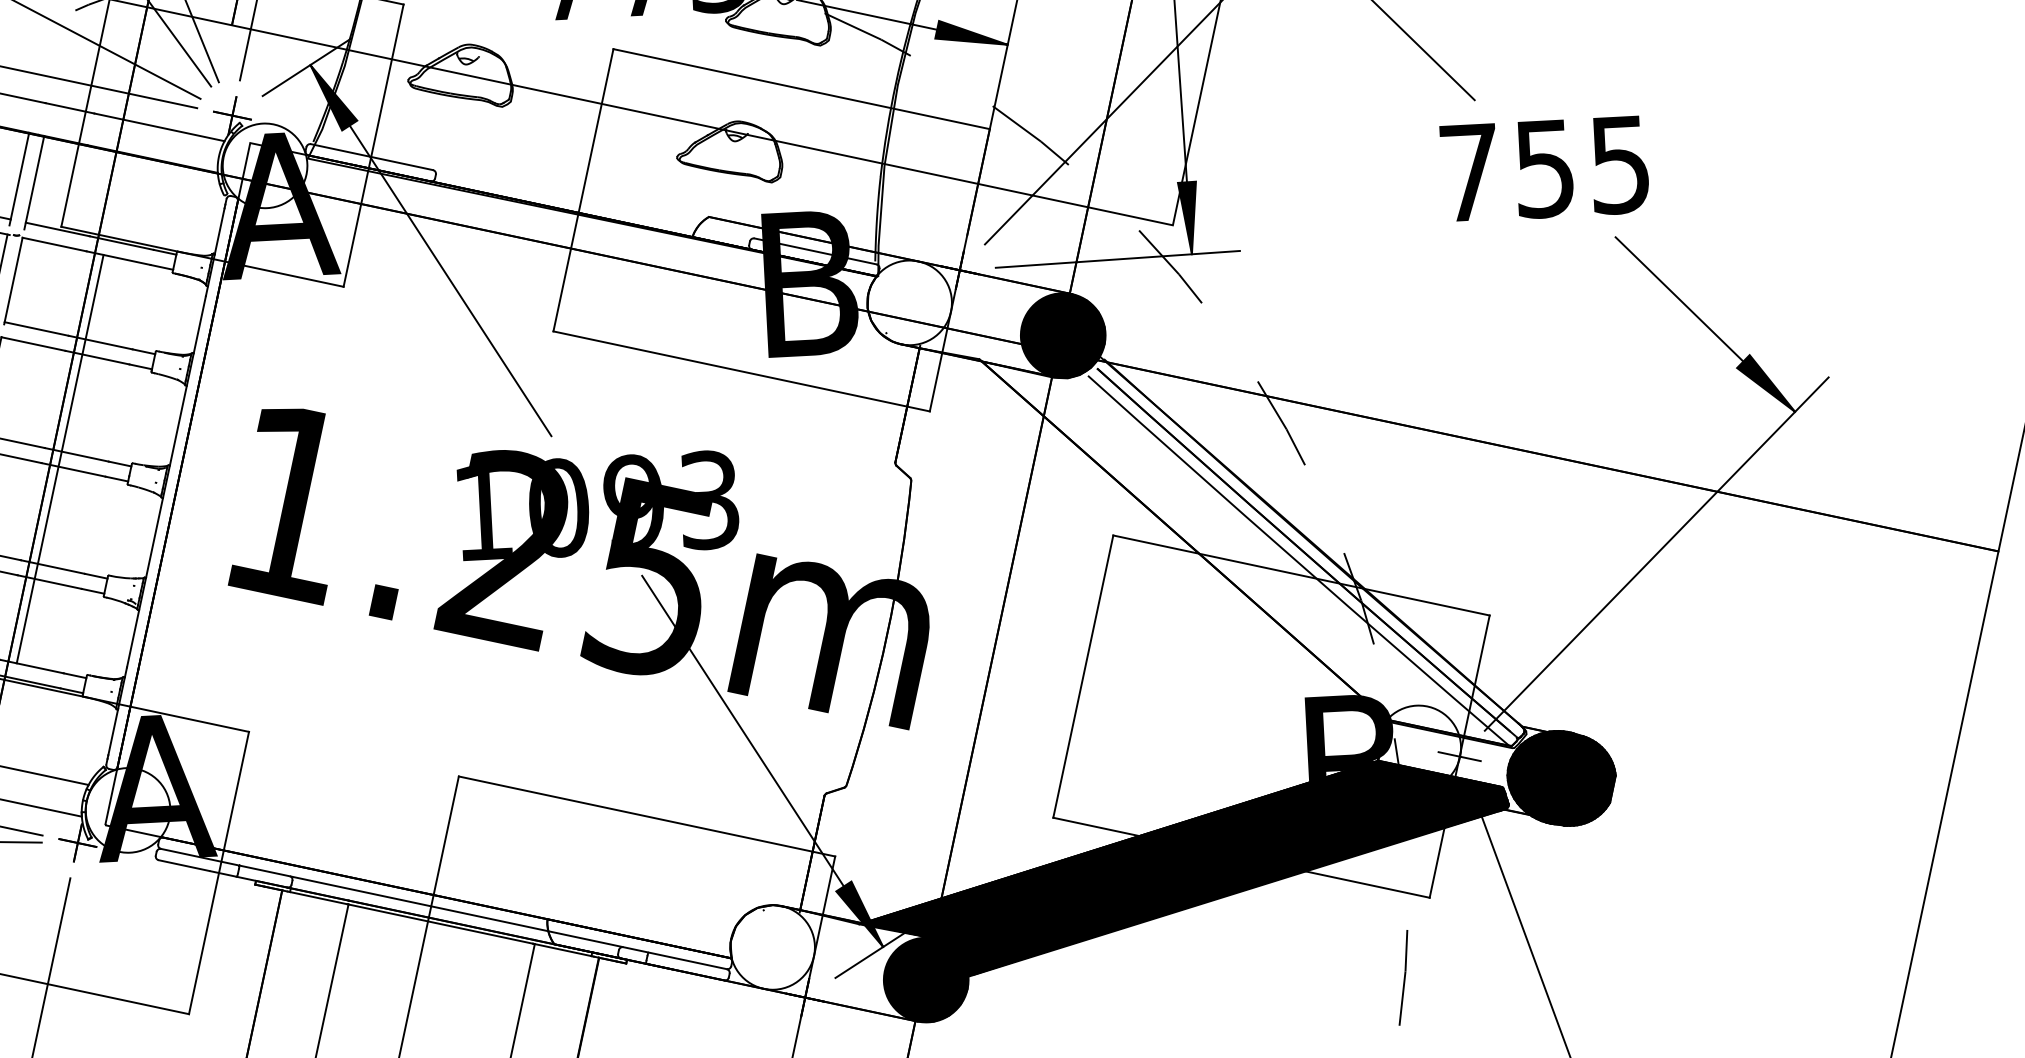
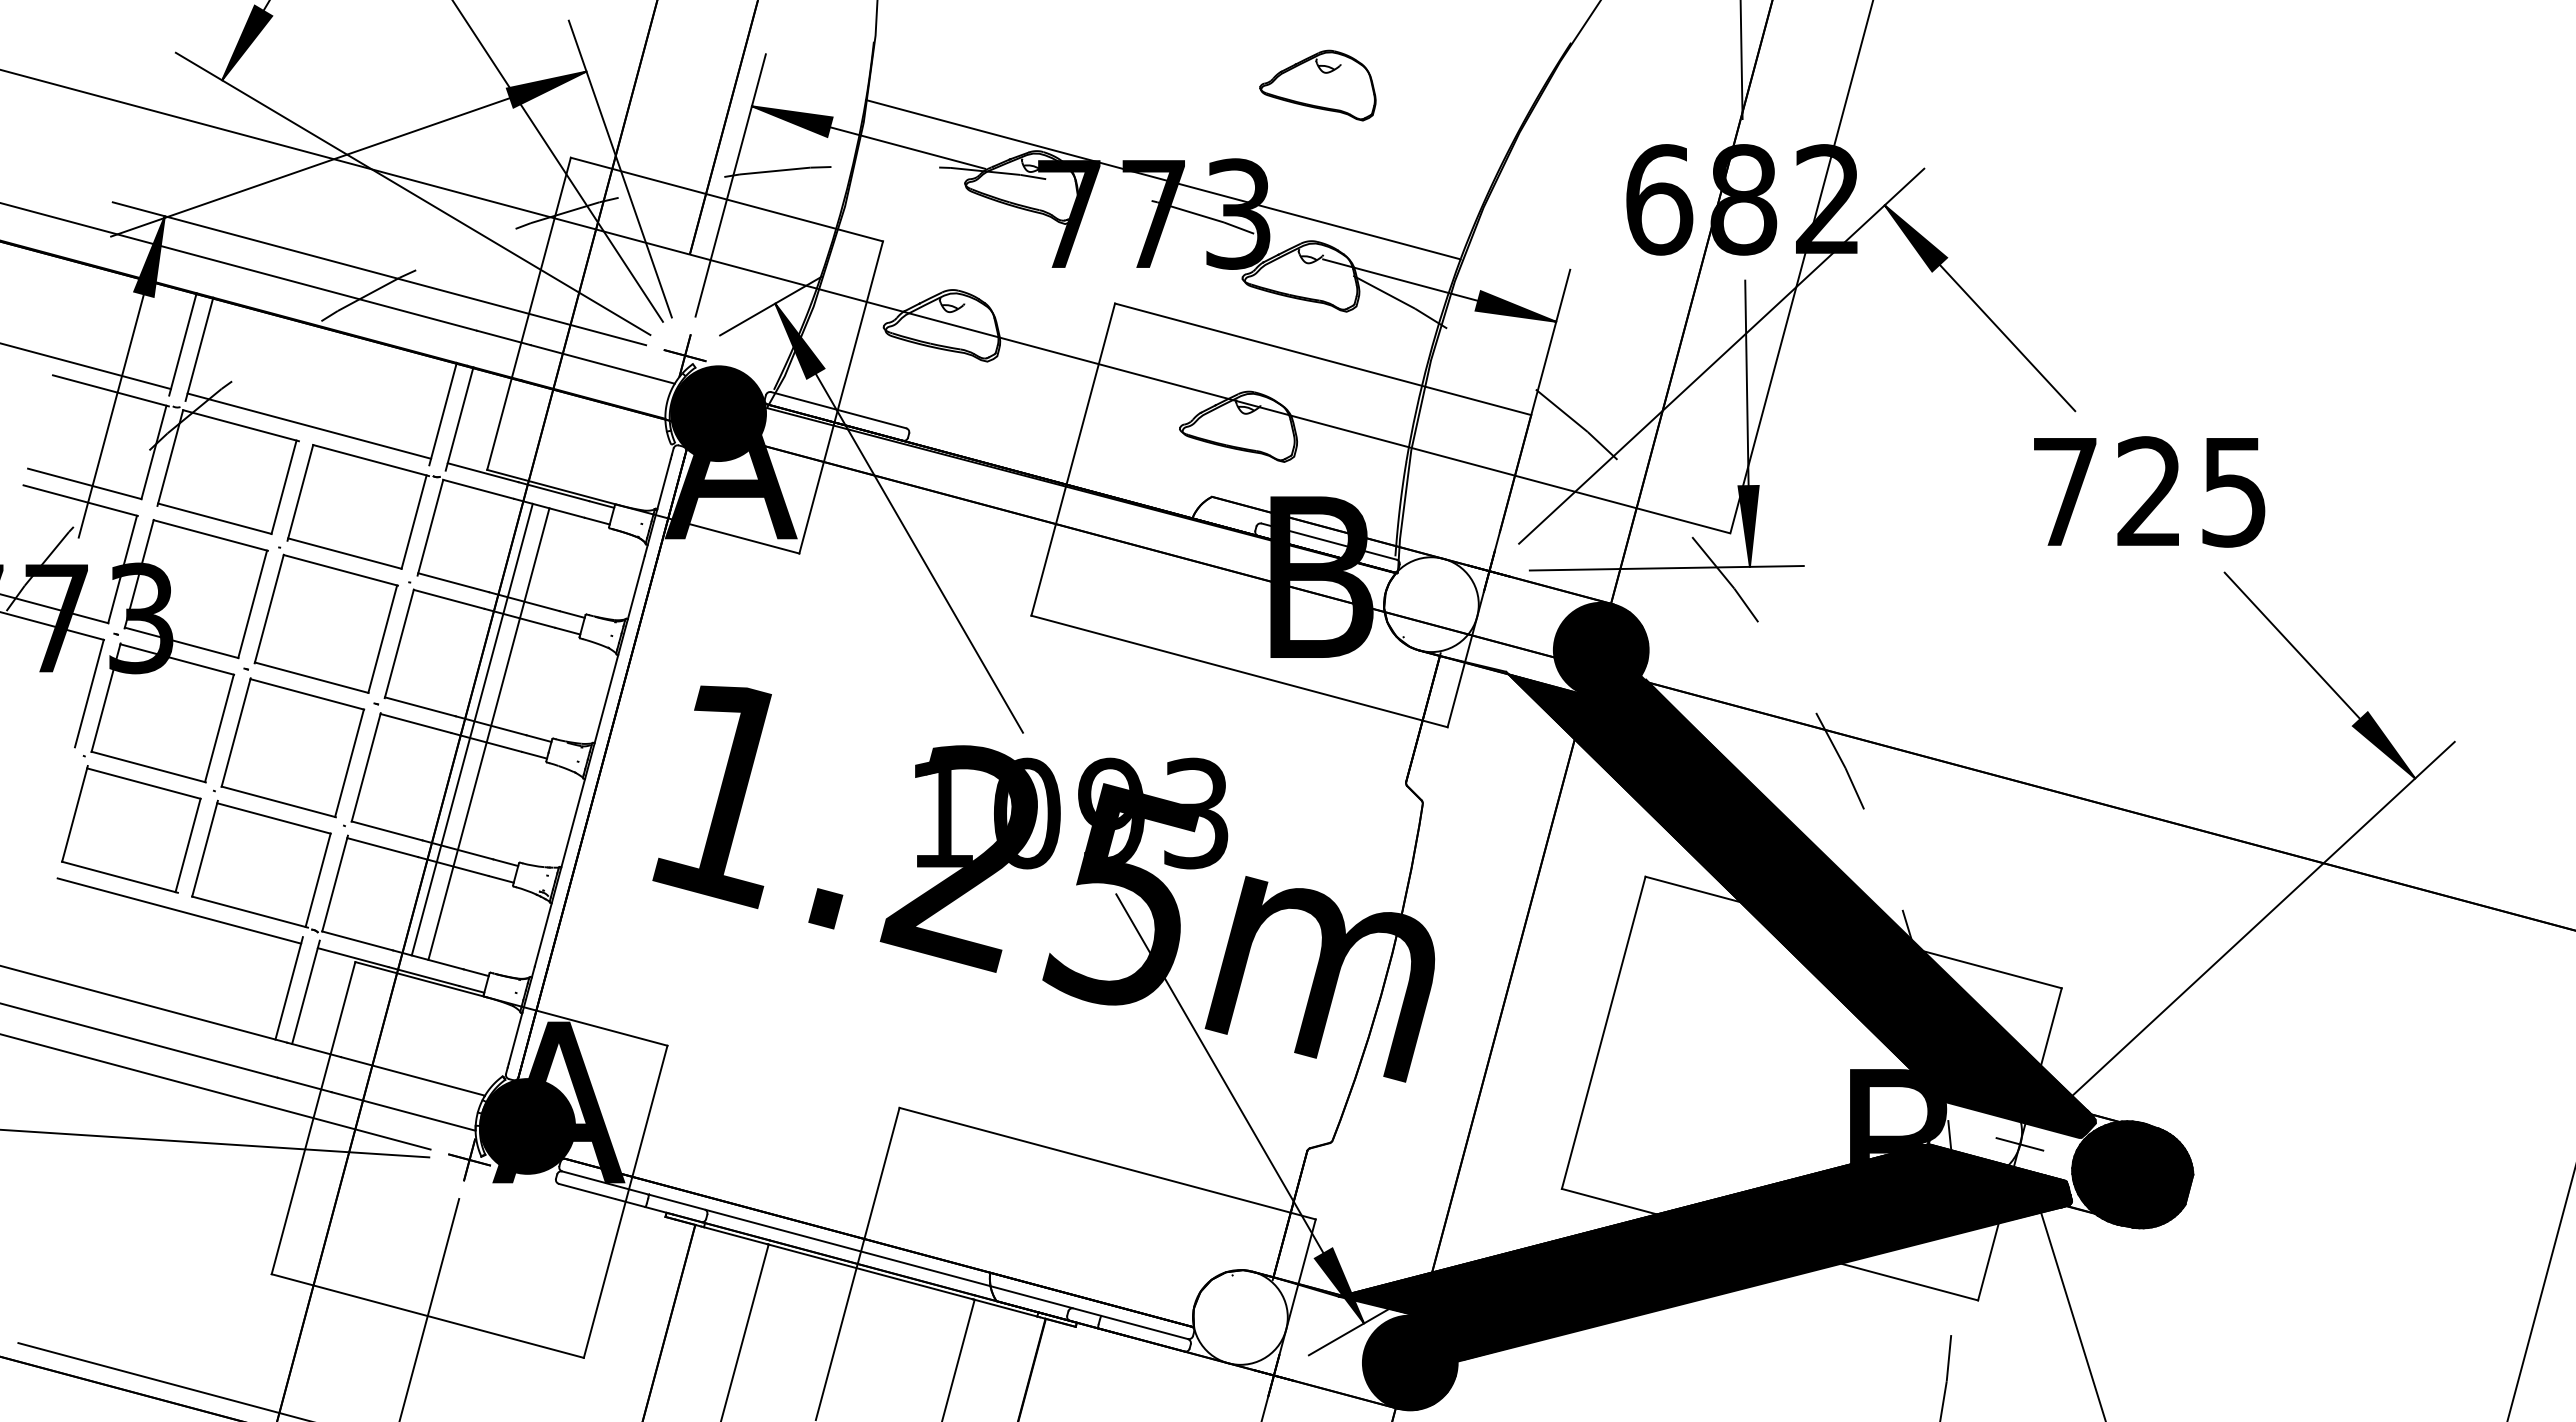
fill: (264, 165) -> (718, 413), added
text: (1543, 168) -> (2148, 491), 755 -> 725
line: (74, 461) -> (488, 733), added
fill: (1254, 553) -> (1802, 905), added
fill: (127, 810) -> (527, 1126), added

